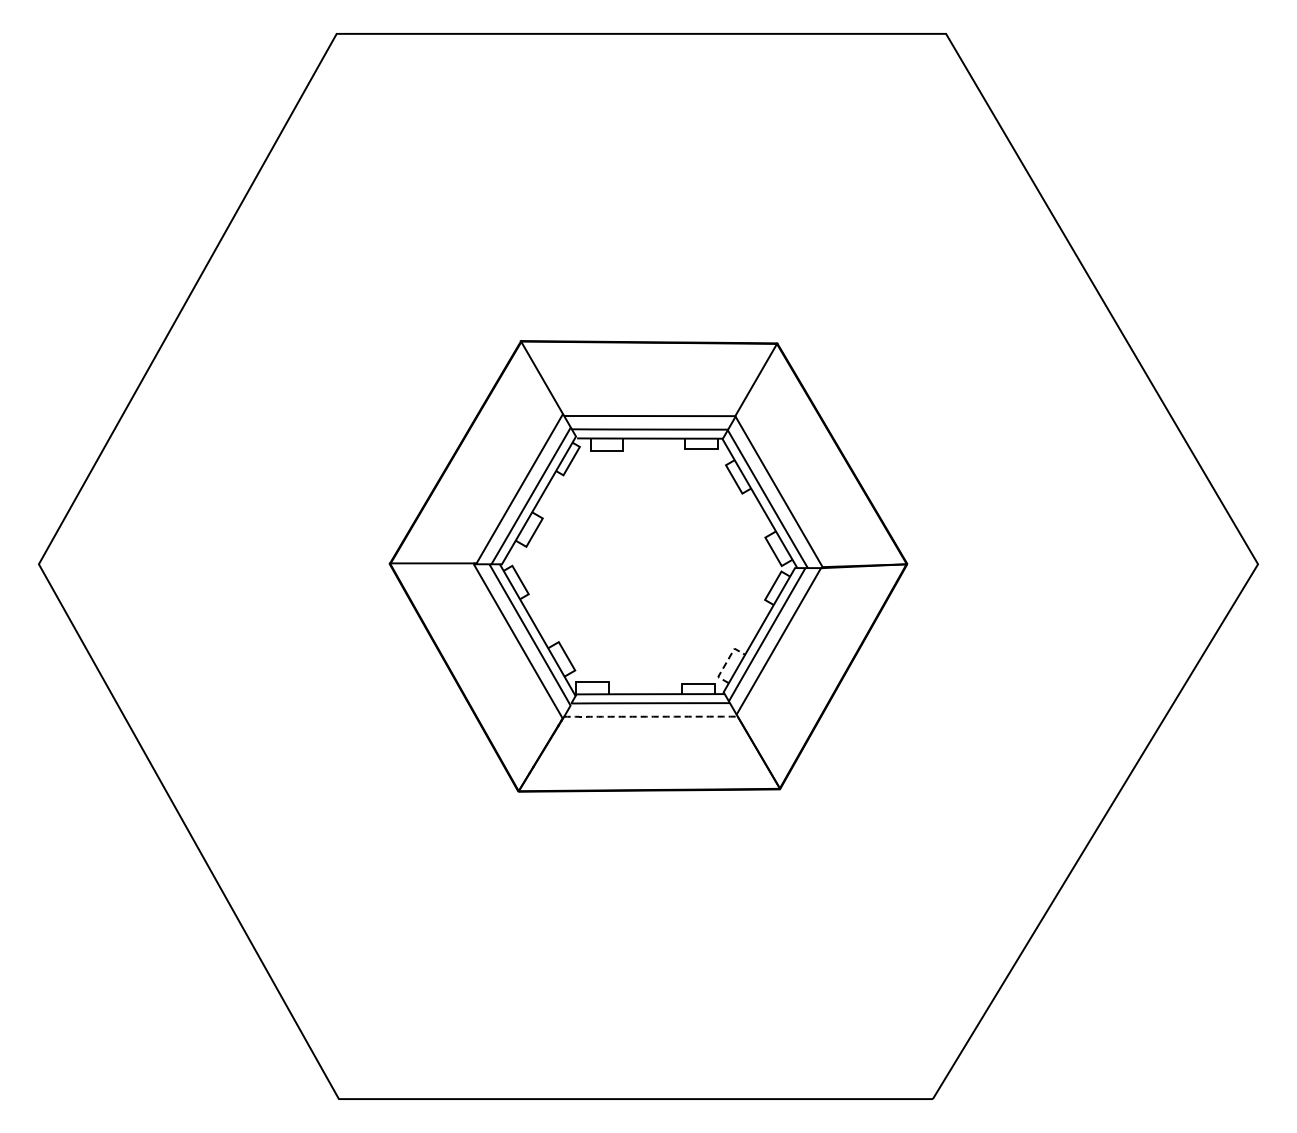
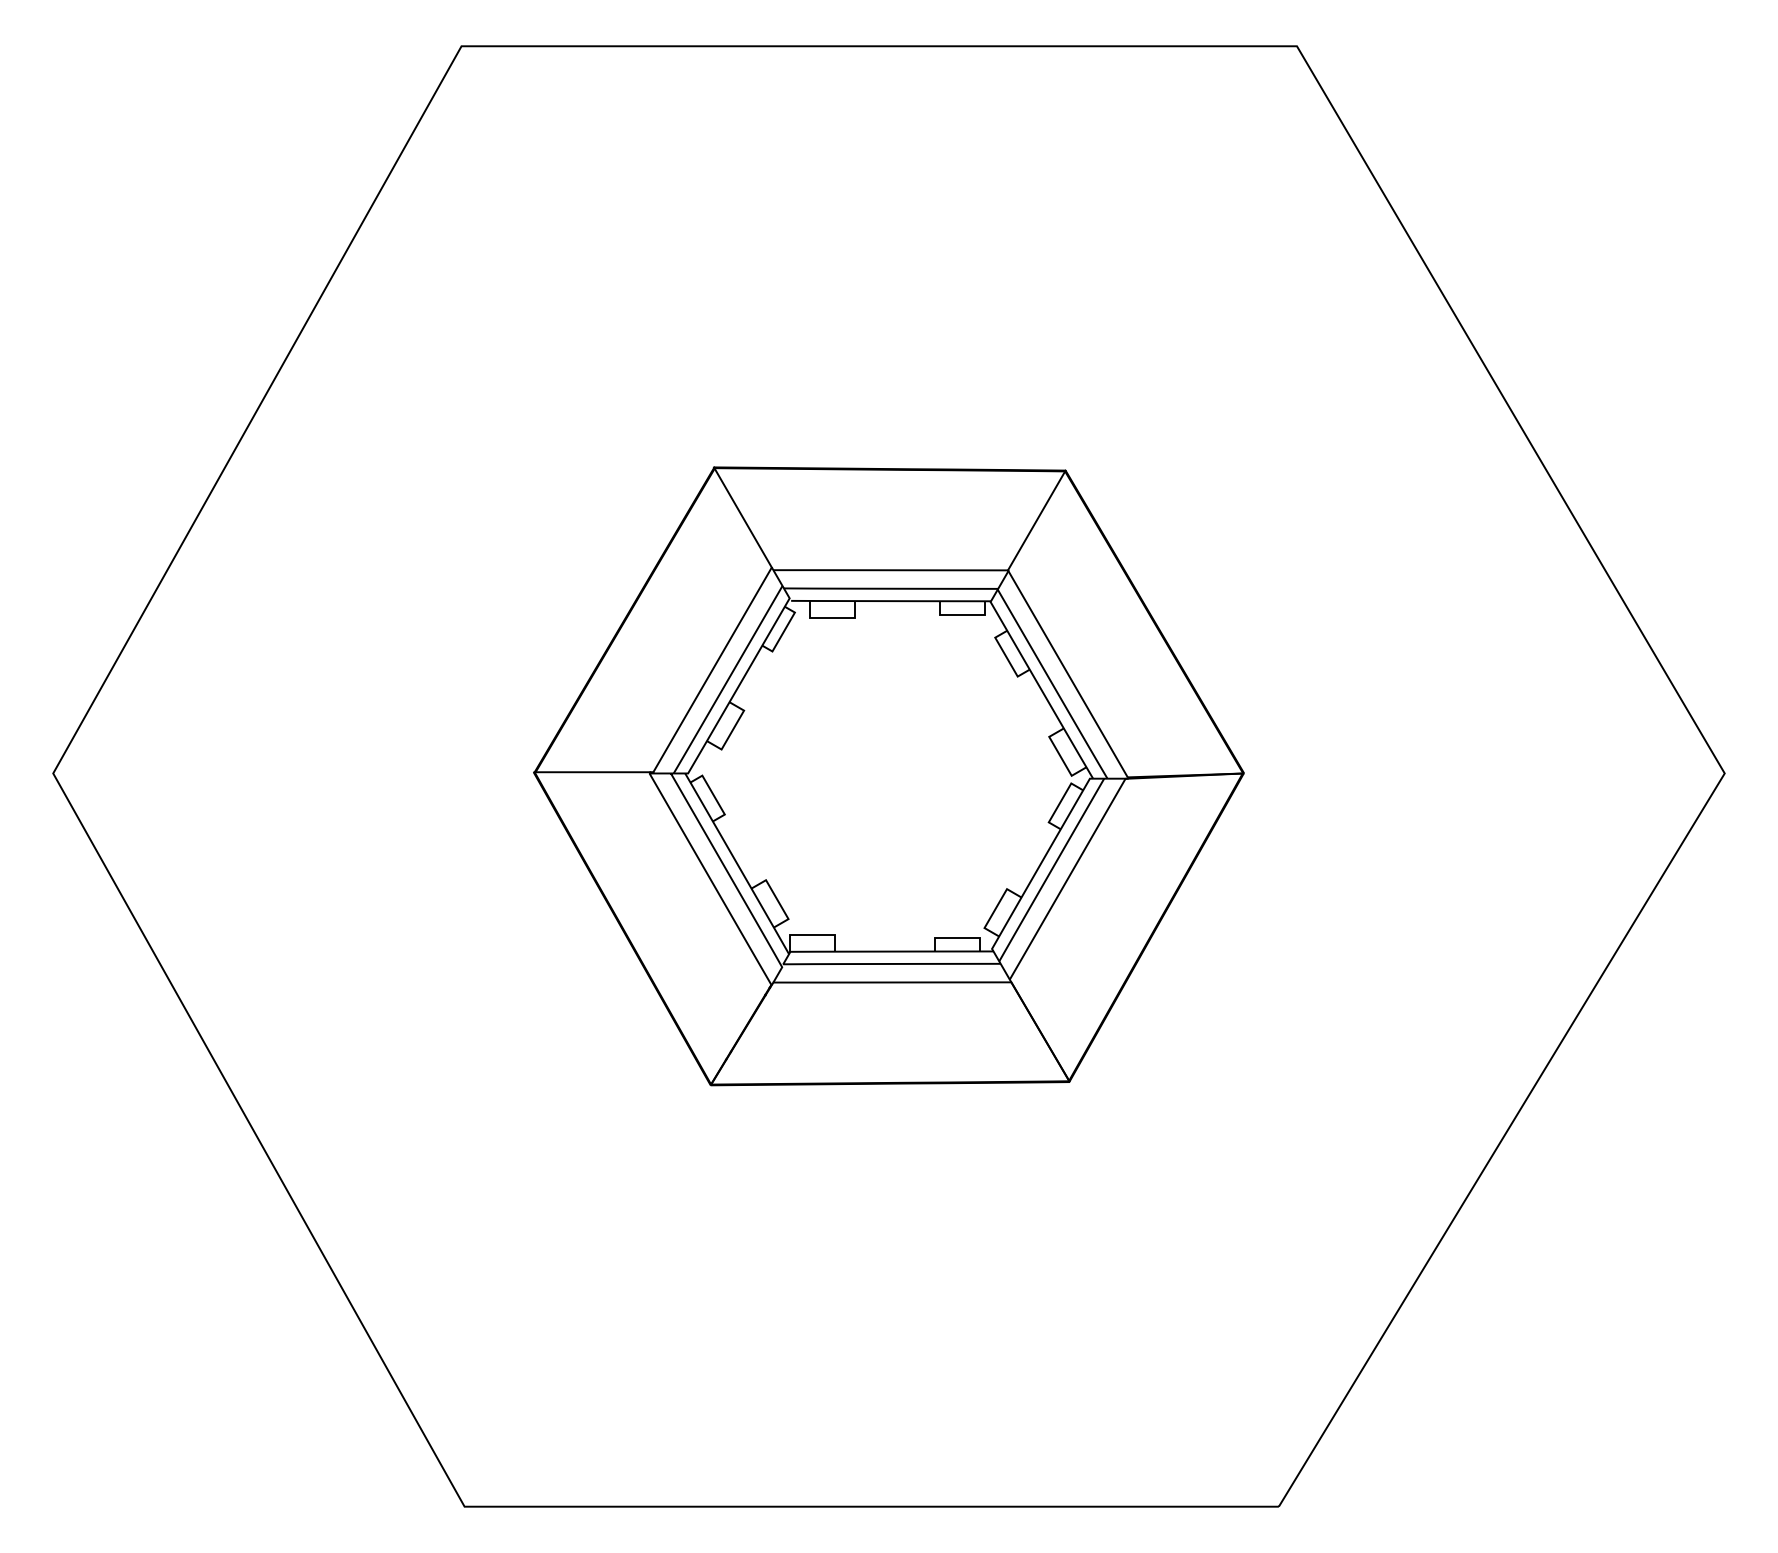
line: (726, 662) -> (995, 908), dashed -> solid
line: (650, 716) -> (891, 982), dashed -> solid

